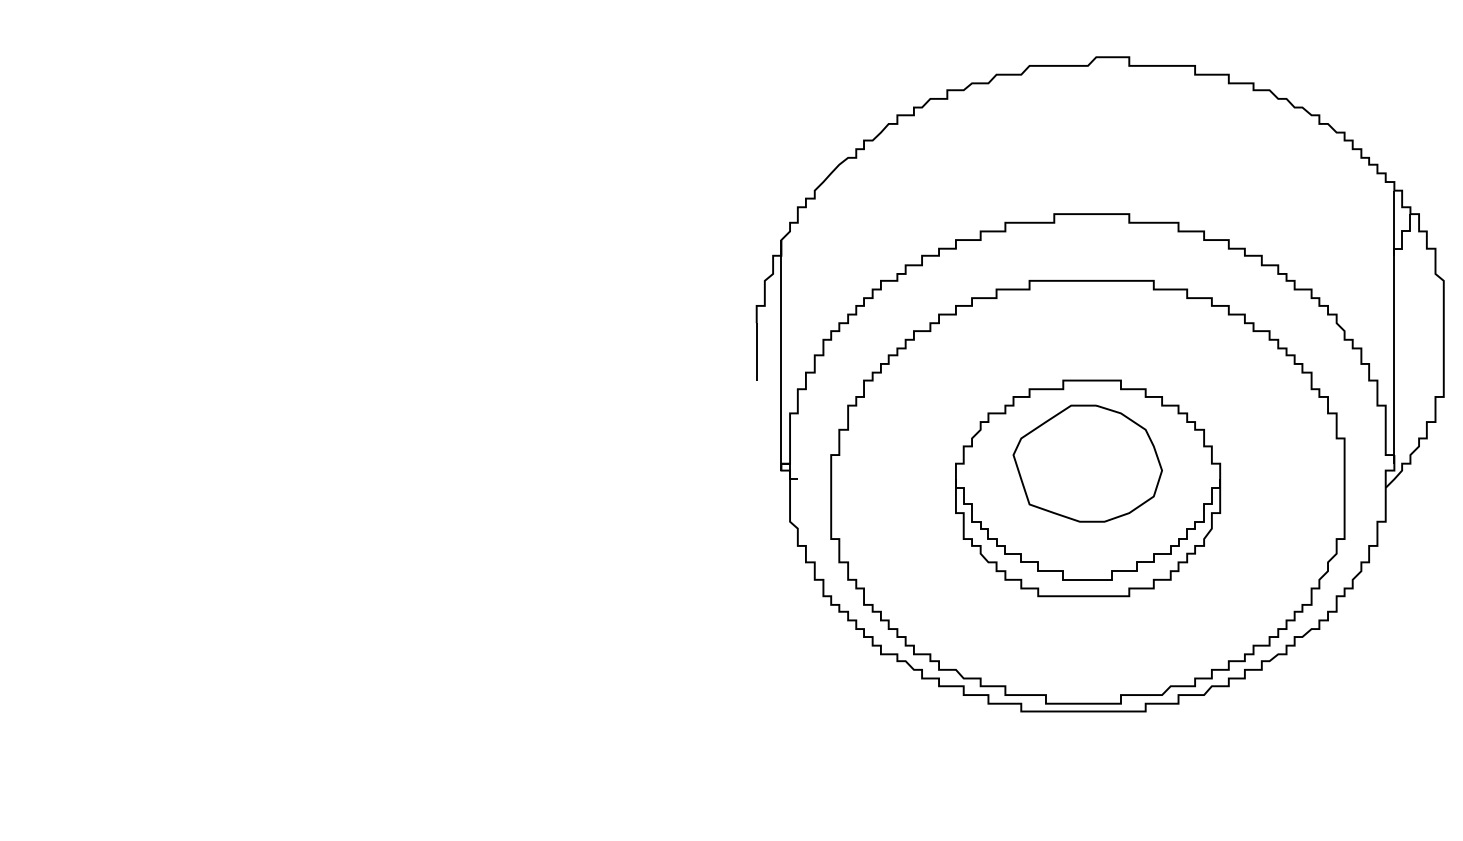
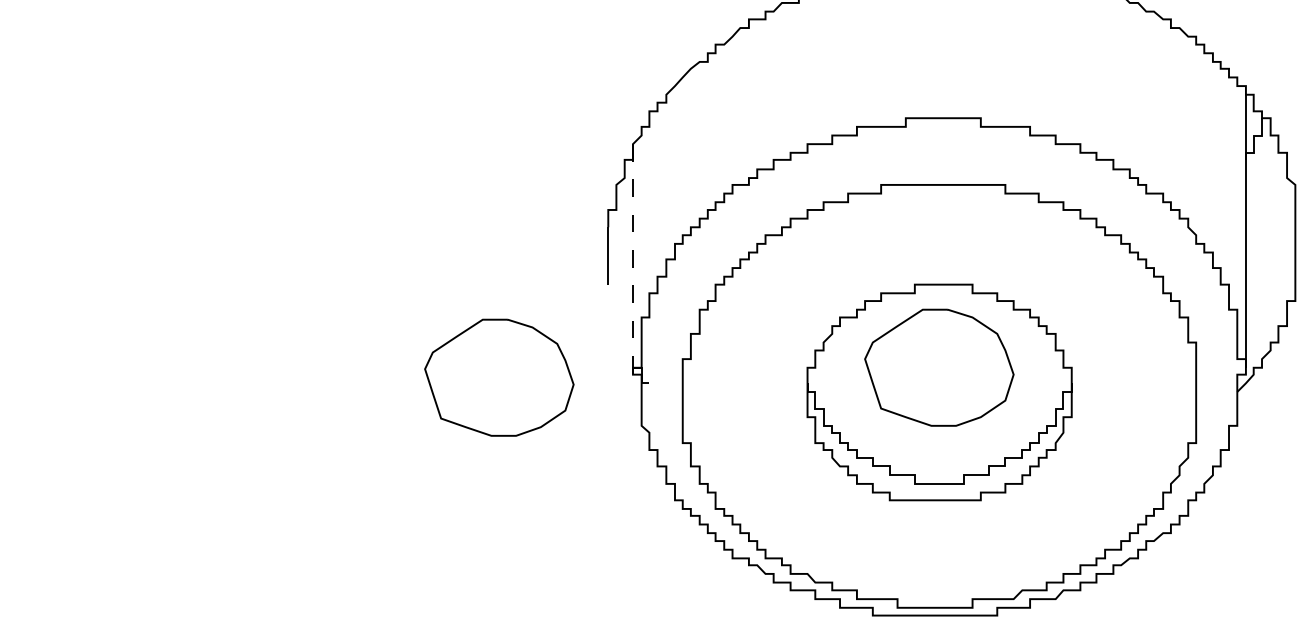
line: (781, 355) -> (633, 259), solid -> dashed
part: (647, 473) -> (499, 377), added

